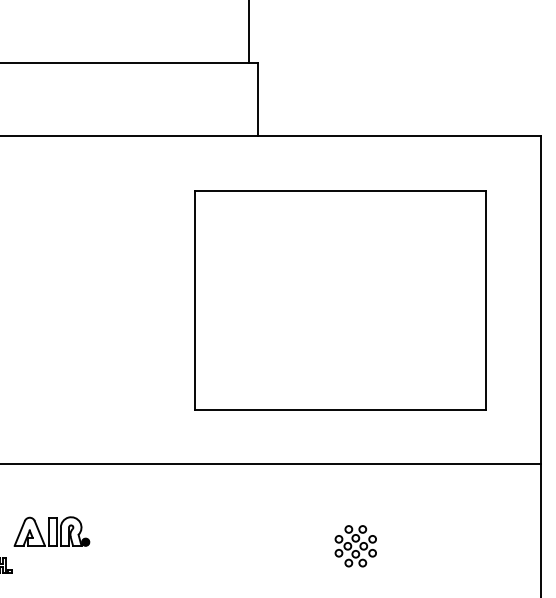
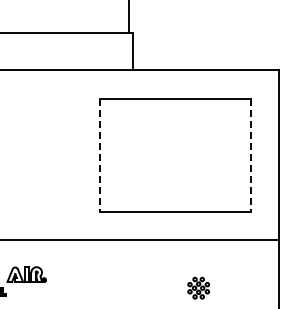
line: (194, 300) -> (100, 155), solid -> dashed
line: (485, 300) -> (250, 155), solid -> dashed
part: (355, 544) -> (198, 287), moved

